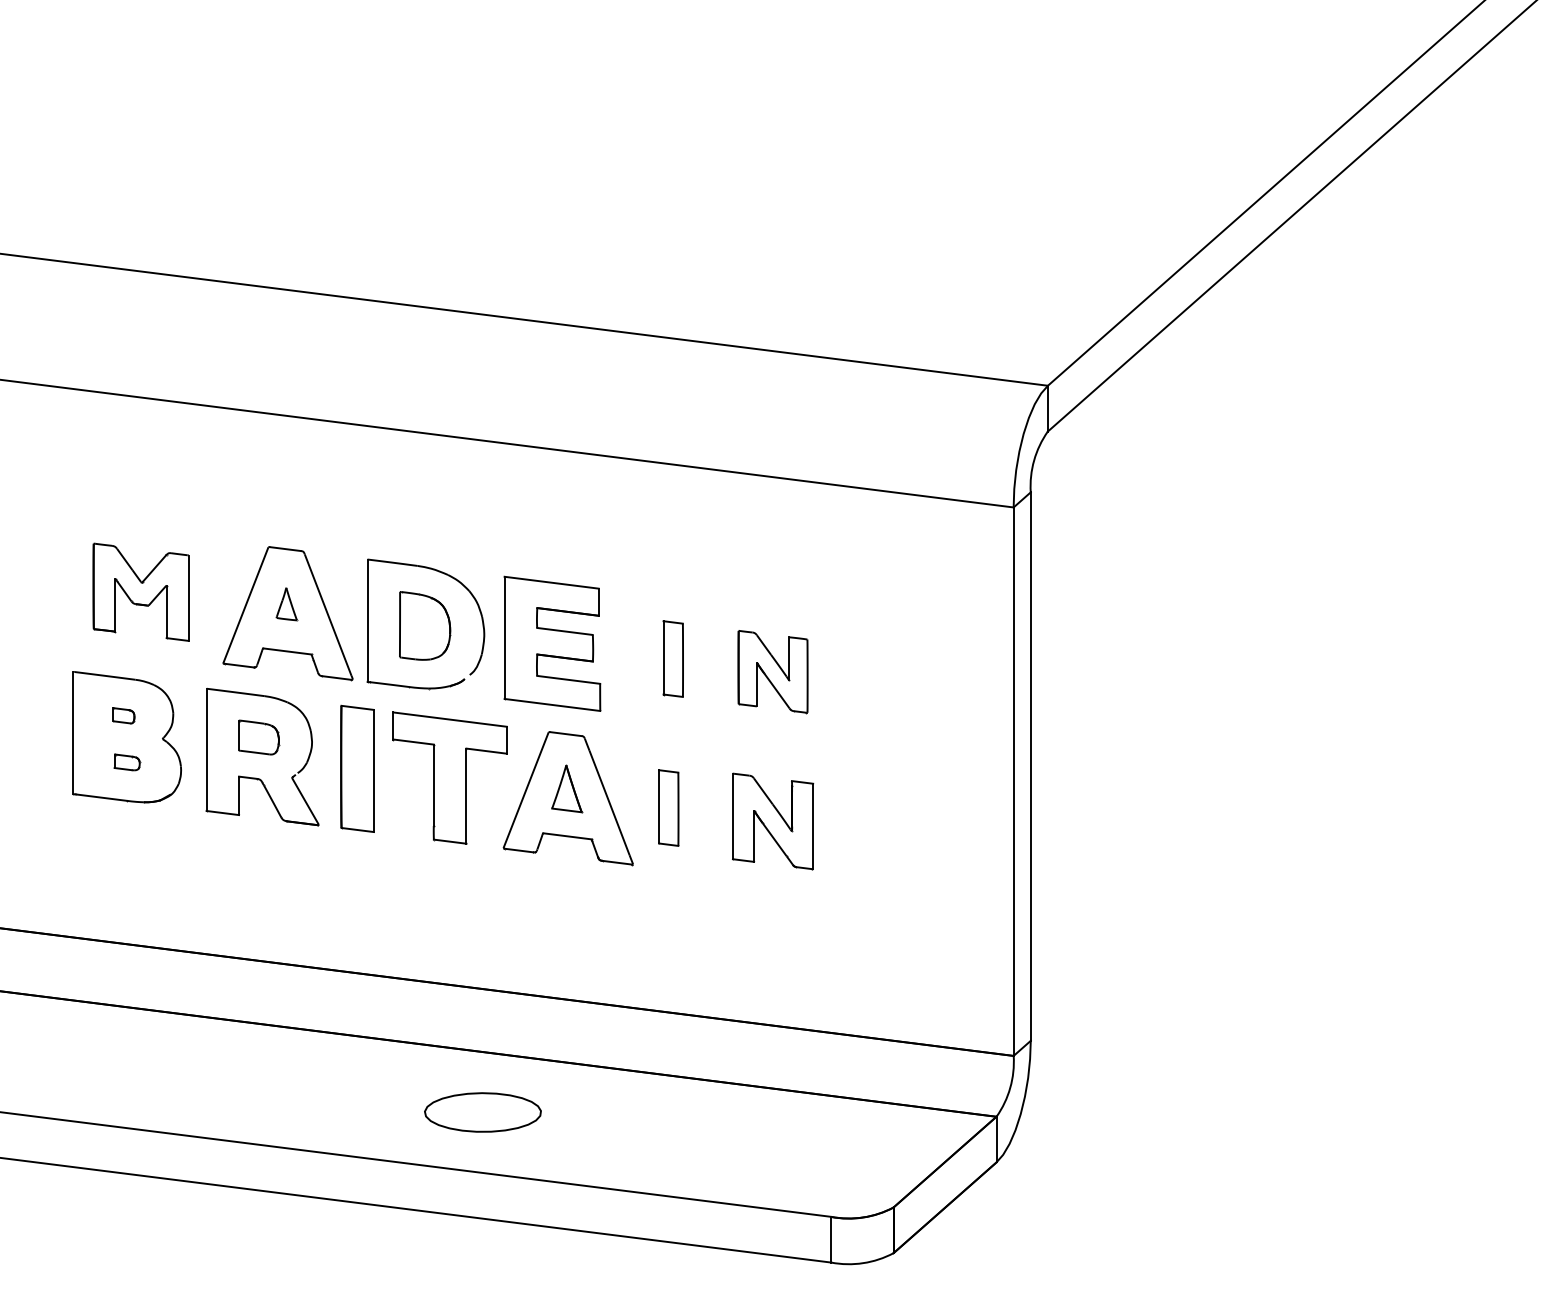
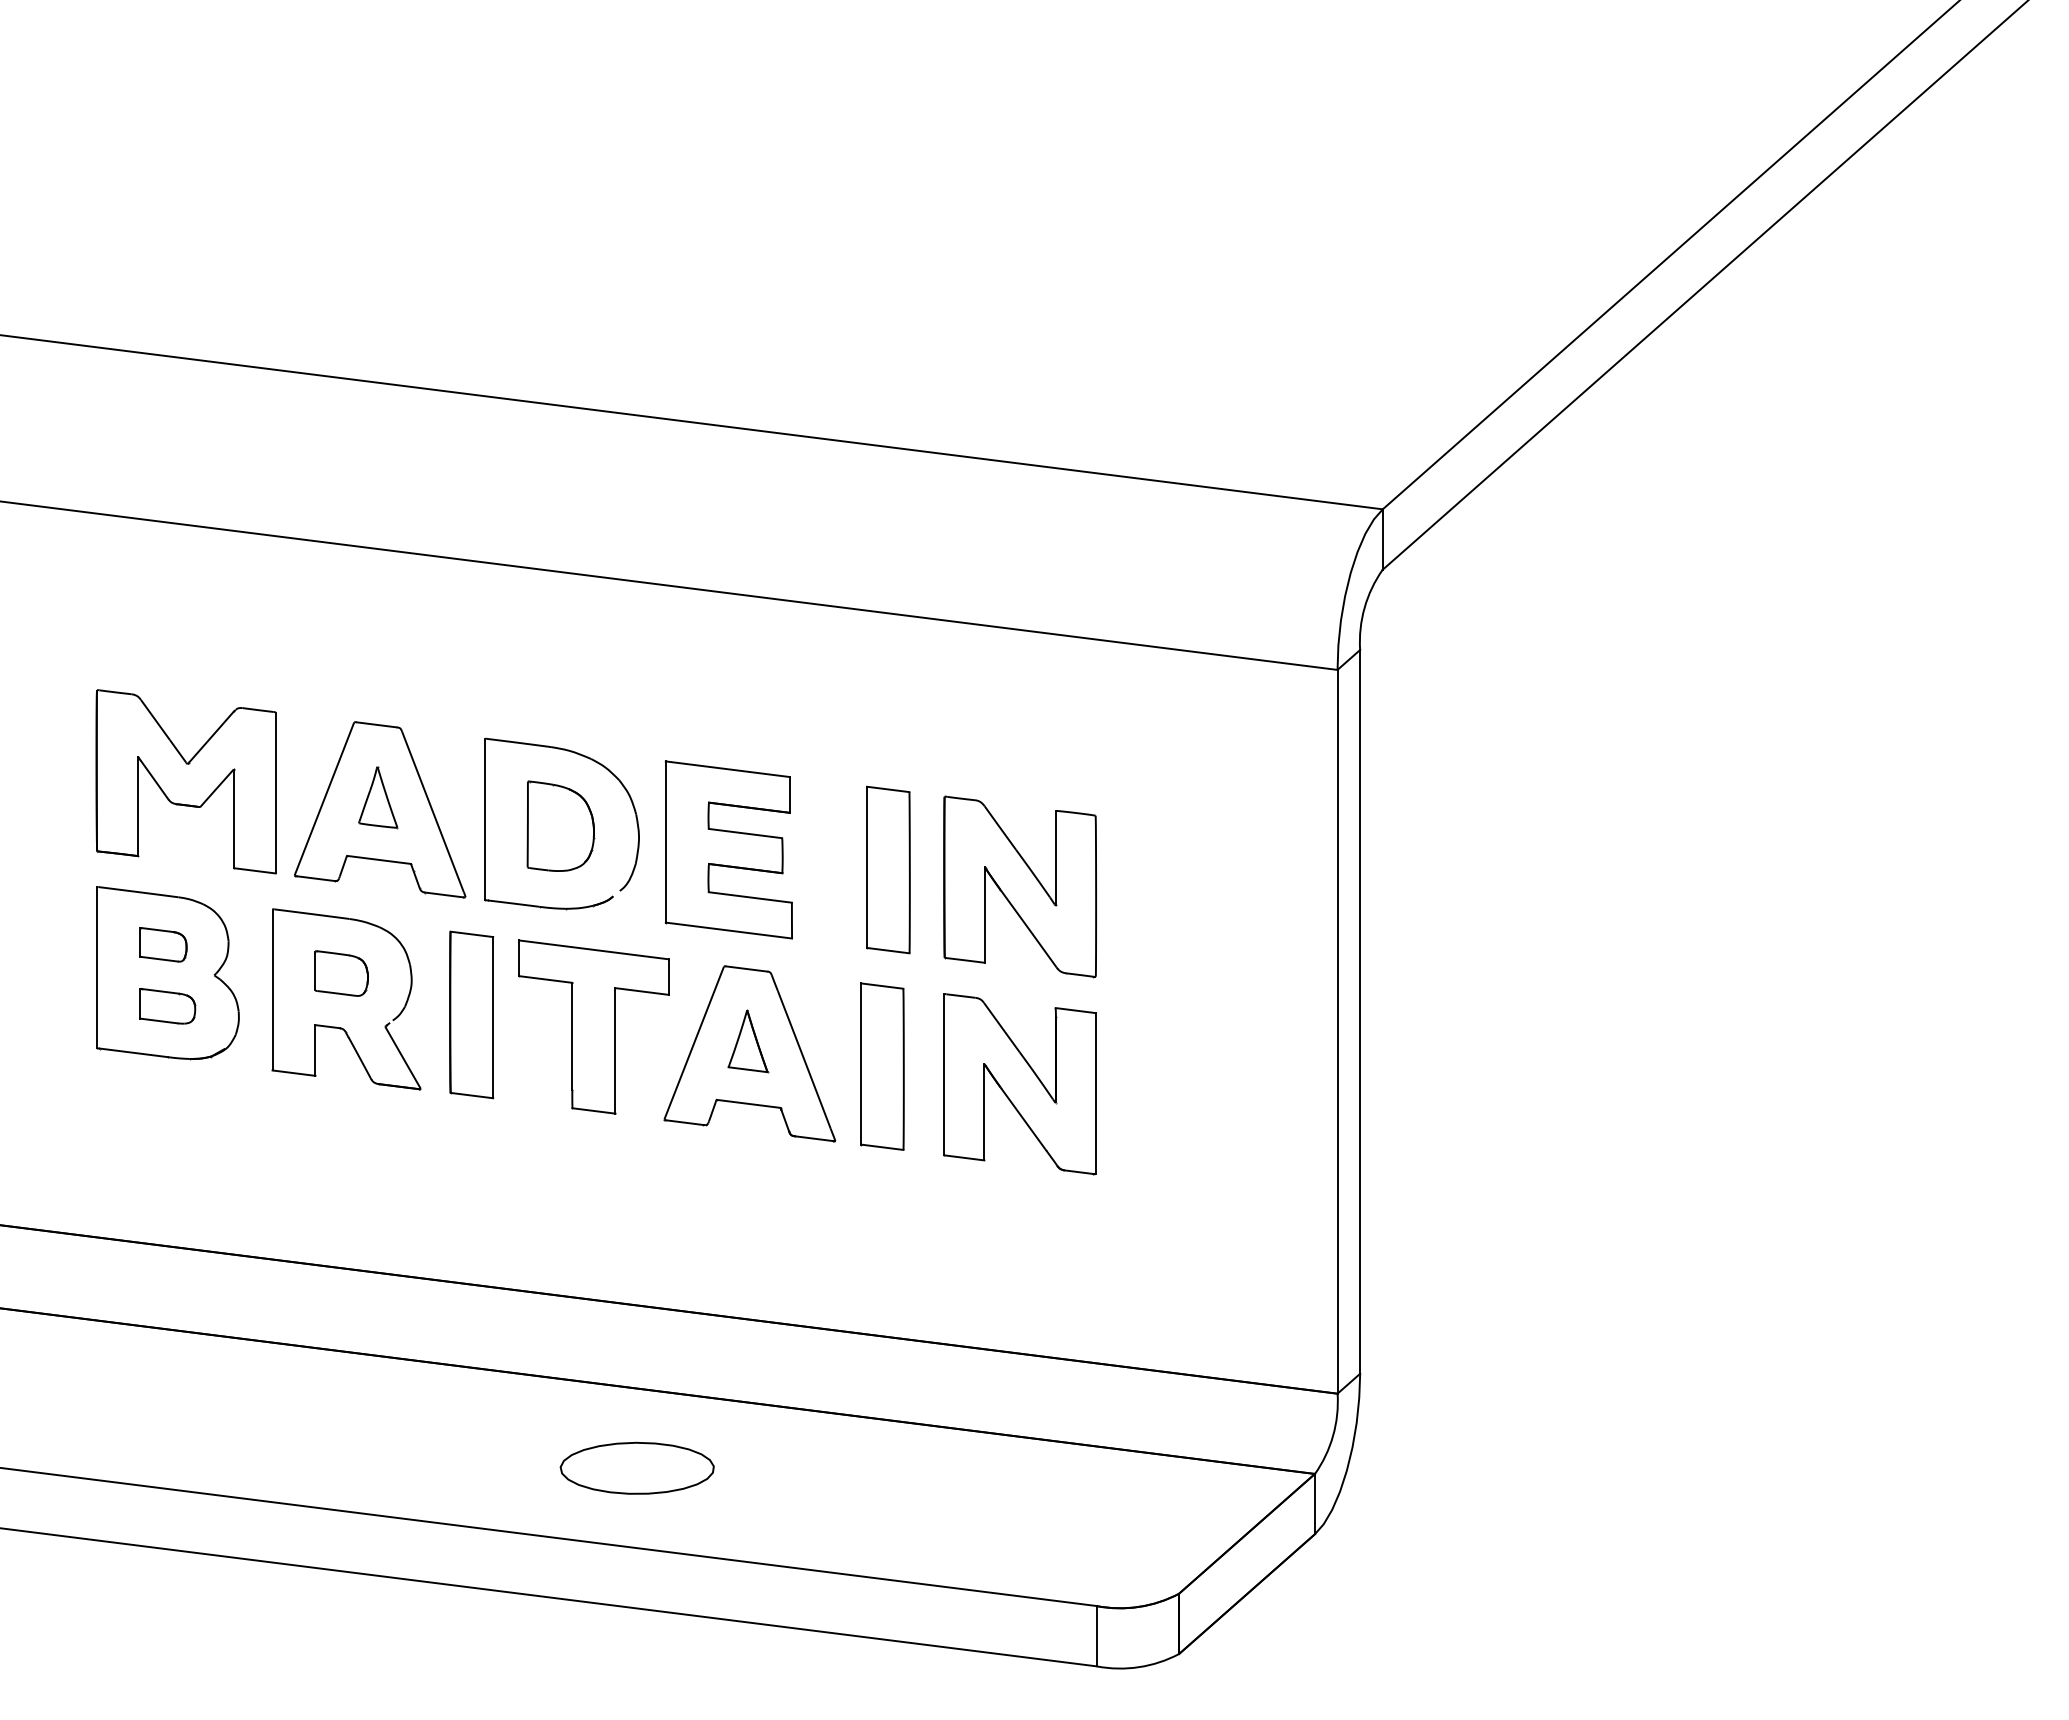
part: (140, 592) -> (185, 781), size x1.43
part: (286, 604) -> (378, 797), size x1.43
part: (673, 658) -> (888, 869), size x1.67
part: (772, 671) -> (1019, 886), size x1.67
part: (123, 715) -> (163, 944), size x1.67
part: (126, 762) -> (167, 1006), size x1.67
part: (668, 807) -> (882, 1066), size x1.67
part: (772, 821) -> (1019, 1084), size x1.43

